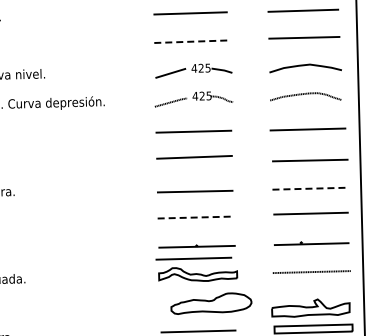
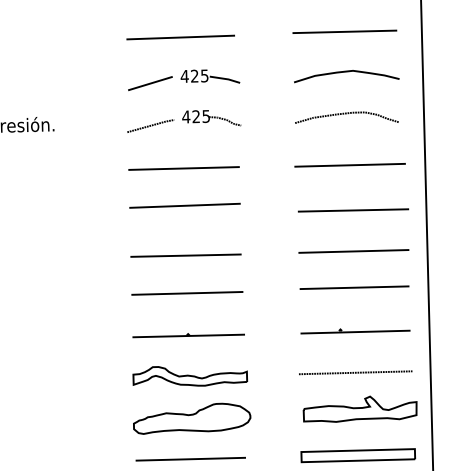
line: (192, 41) -> (182, 37), dashed -> solid
line: (311, 188) -> (355, 251), dashed -> solid
line: (196, 217) -> (187, 293), dashed -> solid
line: (193, 258) -> (183, 353), removed
part: (211, 303) -> (192, 418), moved
part: (310, 307) -> (359, 408), moved

